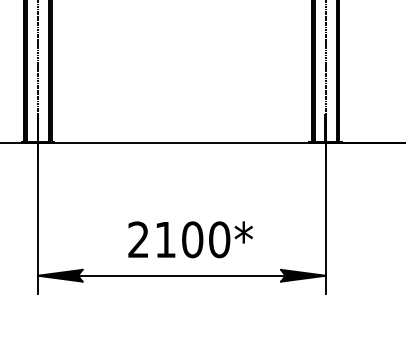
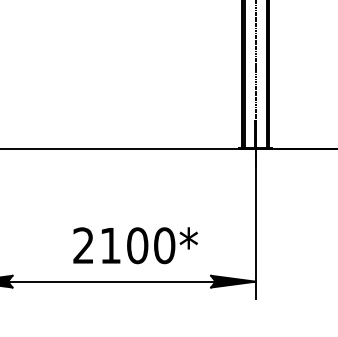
text: (190, 239) -> (135, 245), moved

